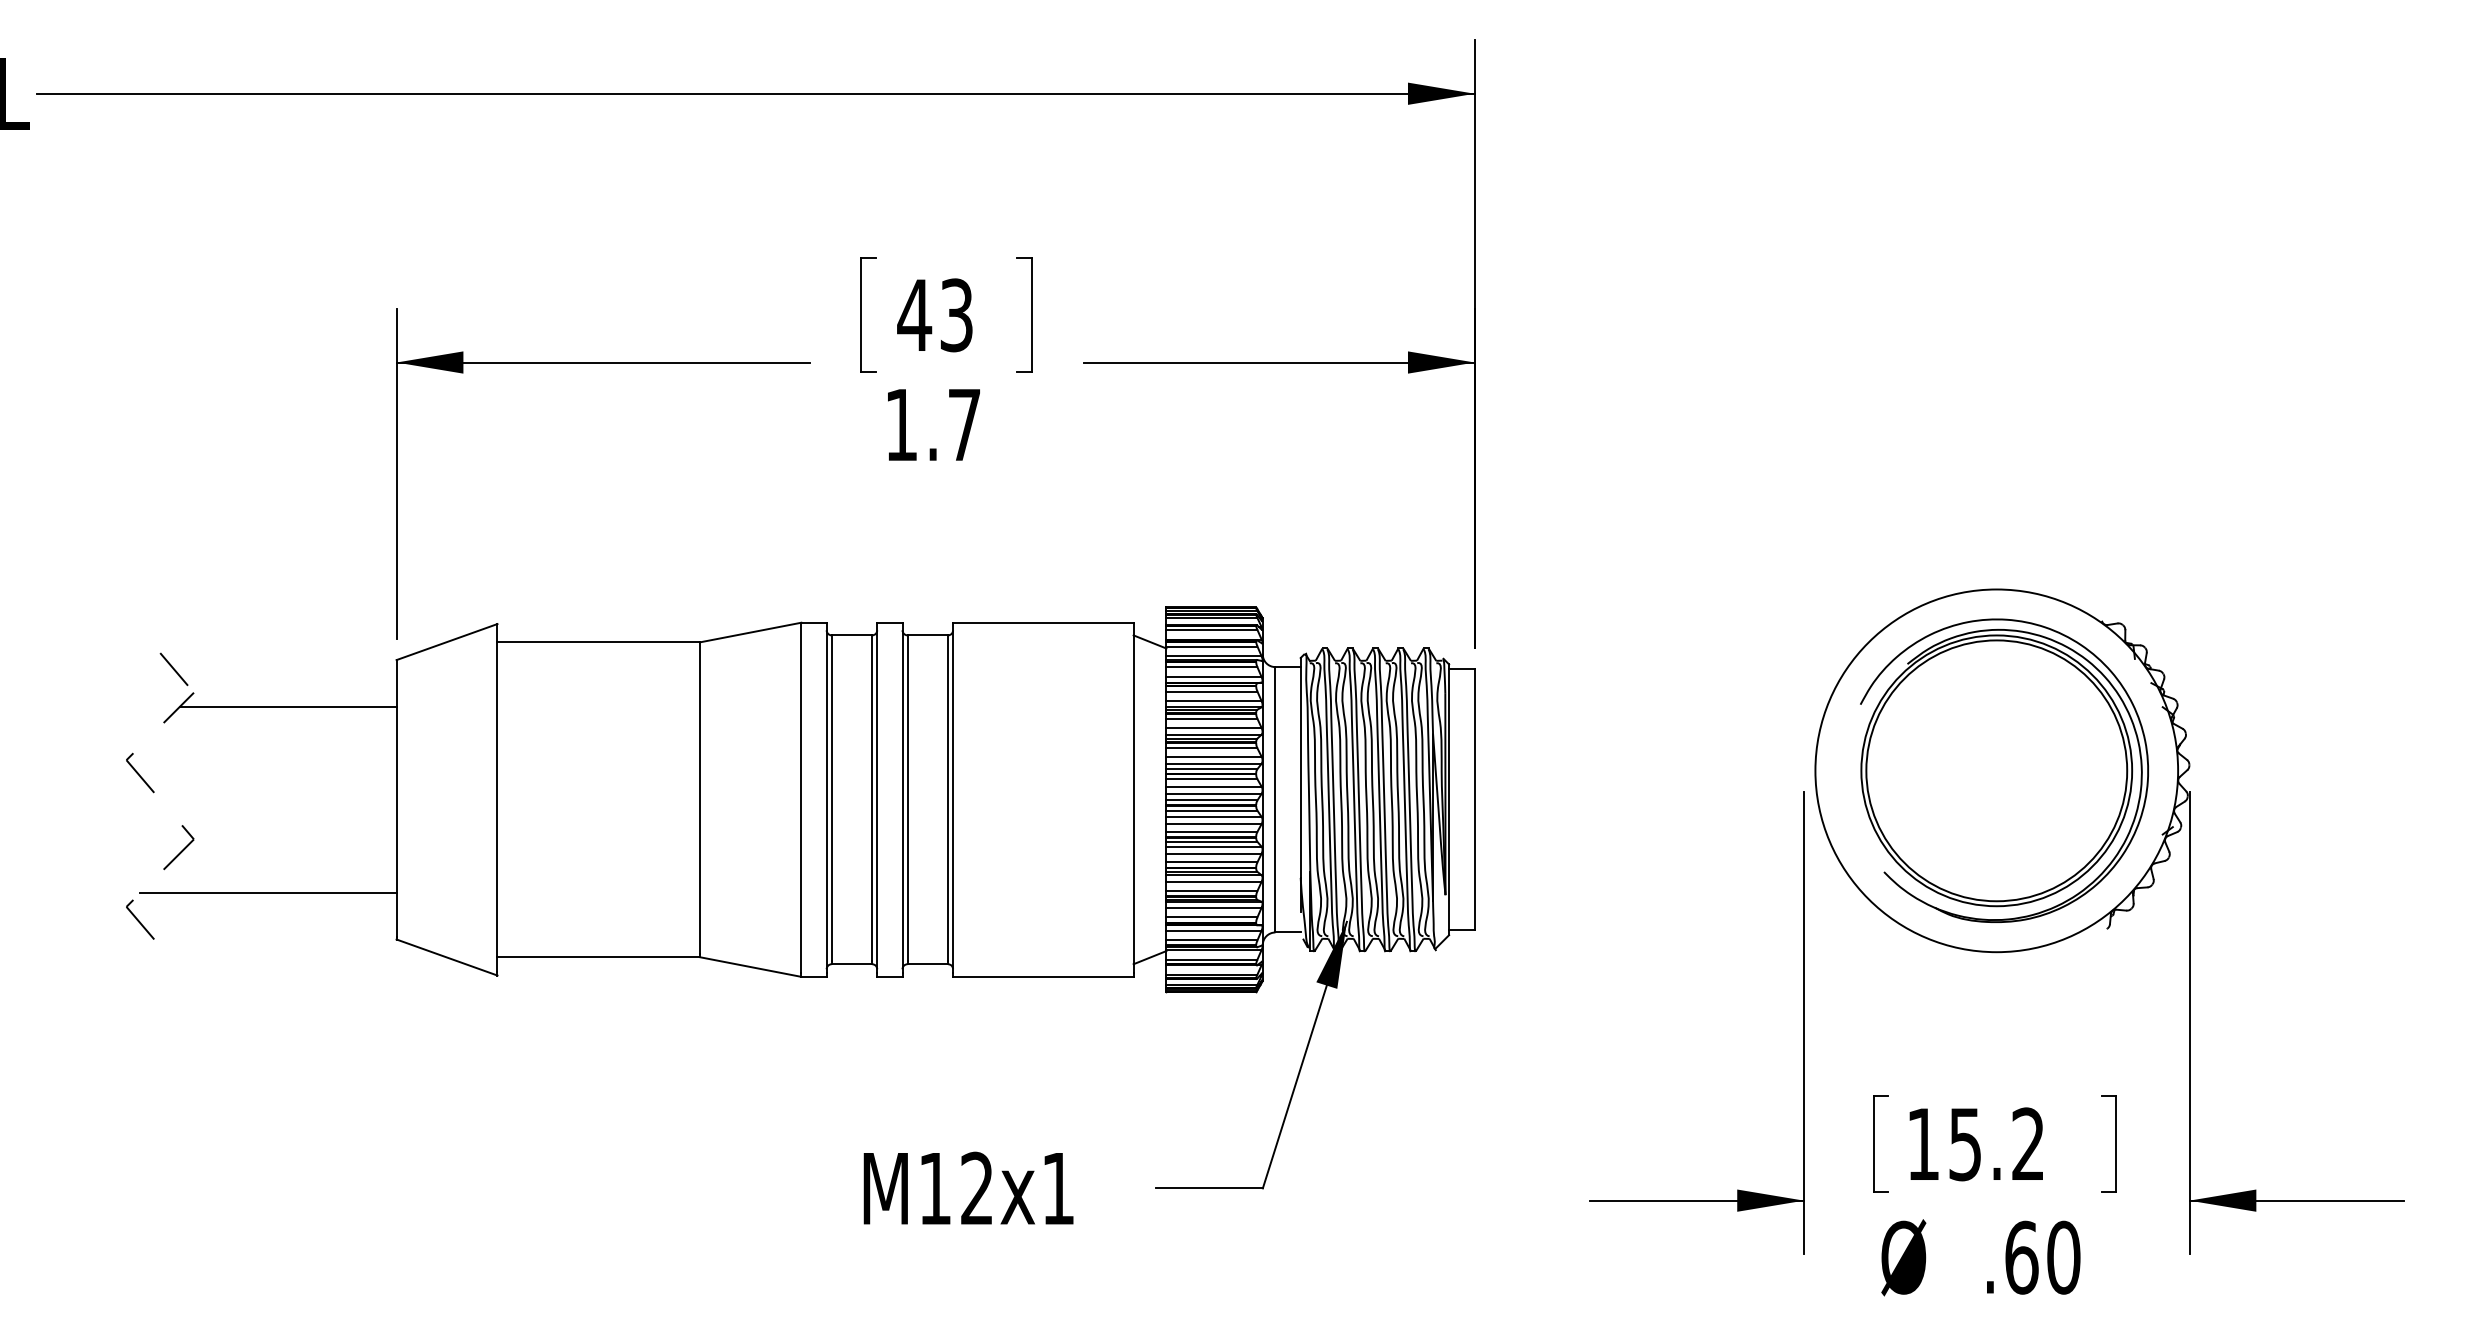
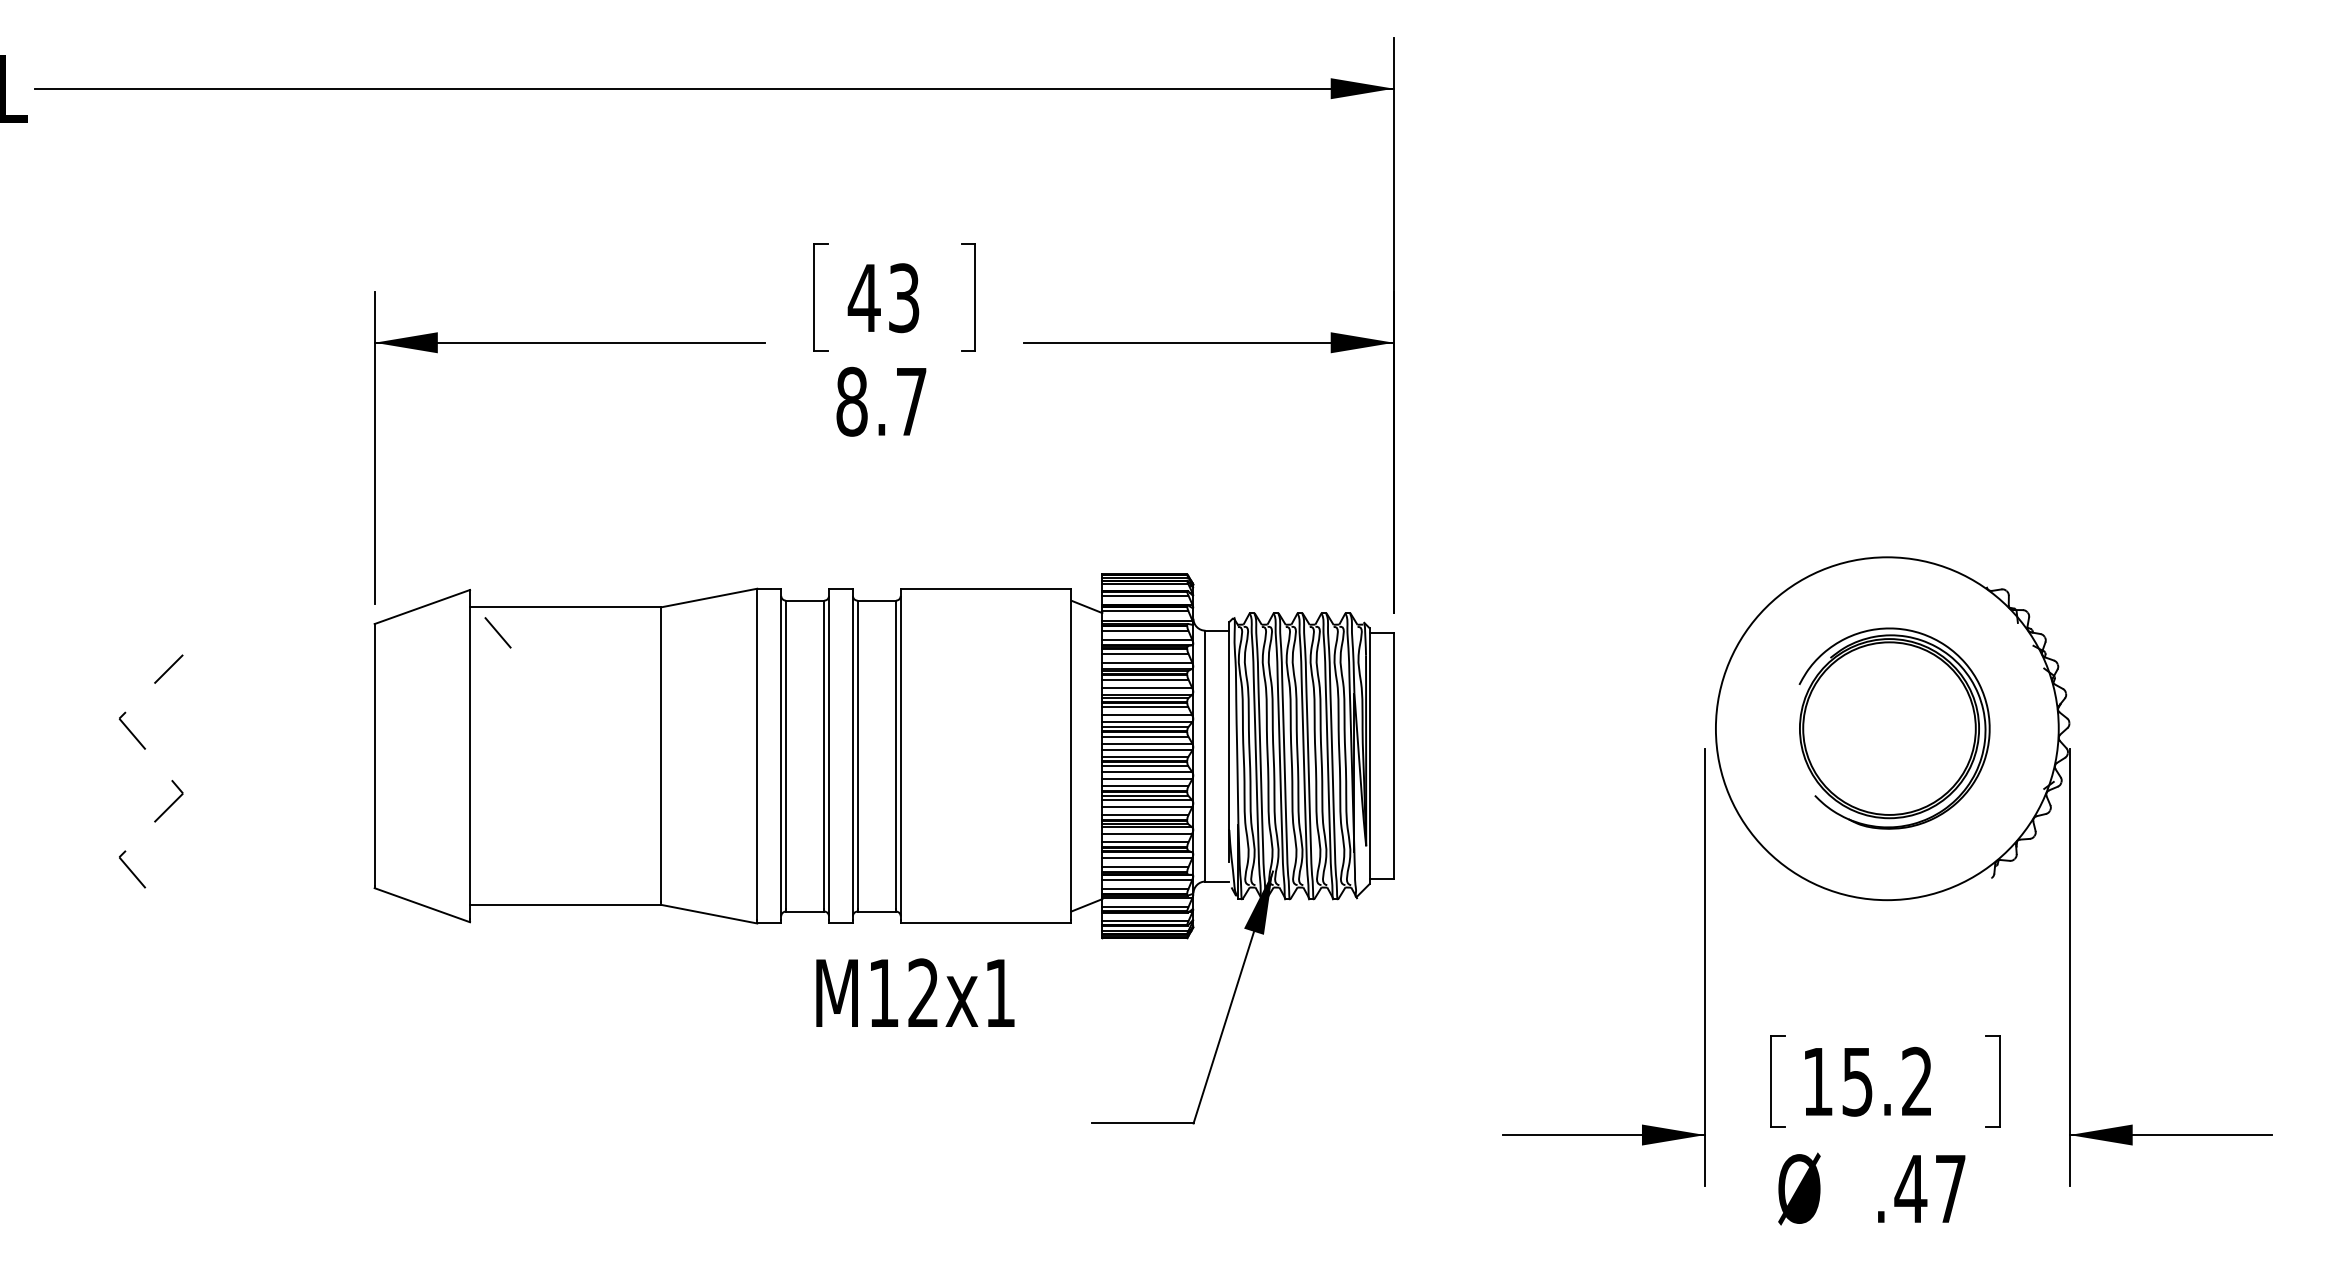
text: (901, 424) -> (851, 401), 1.7 -> 8.7
line: (173, 669) -> (497, 632), moved
line: (288, 706) -> (272, 667), removed
part: (2004, 770) -> (1894, 728), size x0.7
line: (268, 892) -> (253, 843), removed
text: (968, 1187) -> (915, 992), moved
text: (2042, 1257) -> (1930, 1188), .60 -> .47

